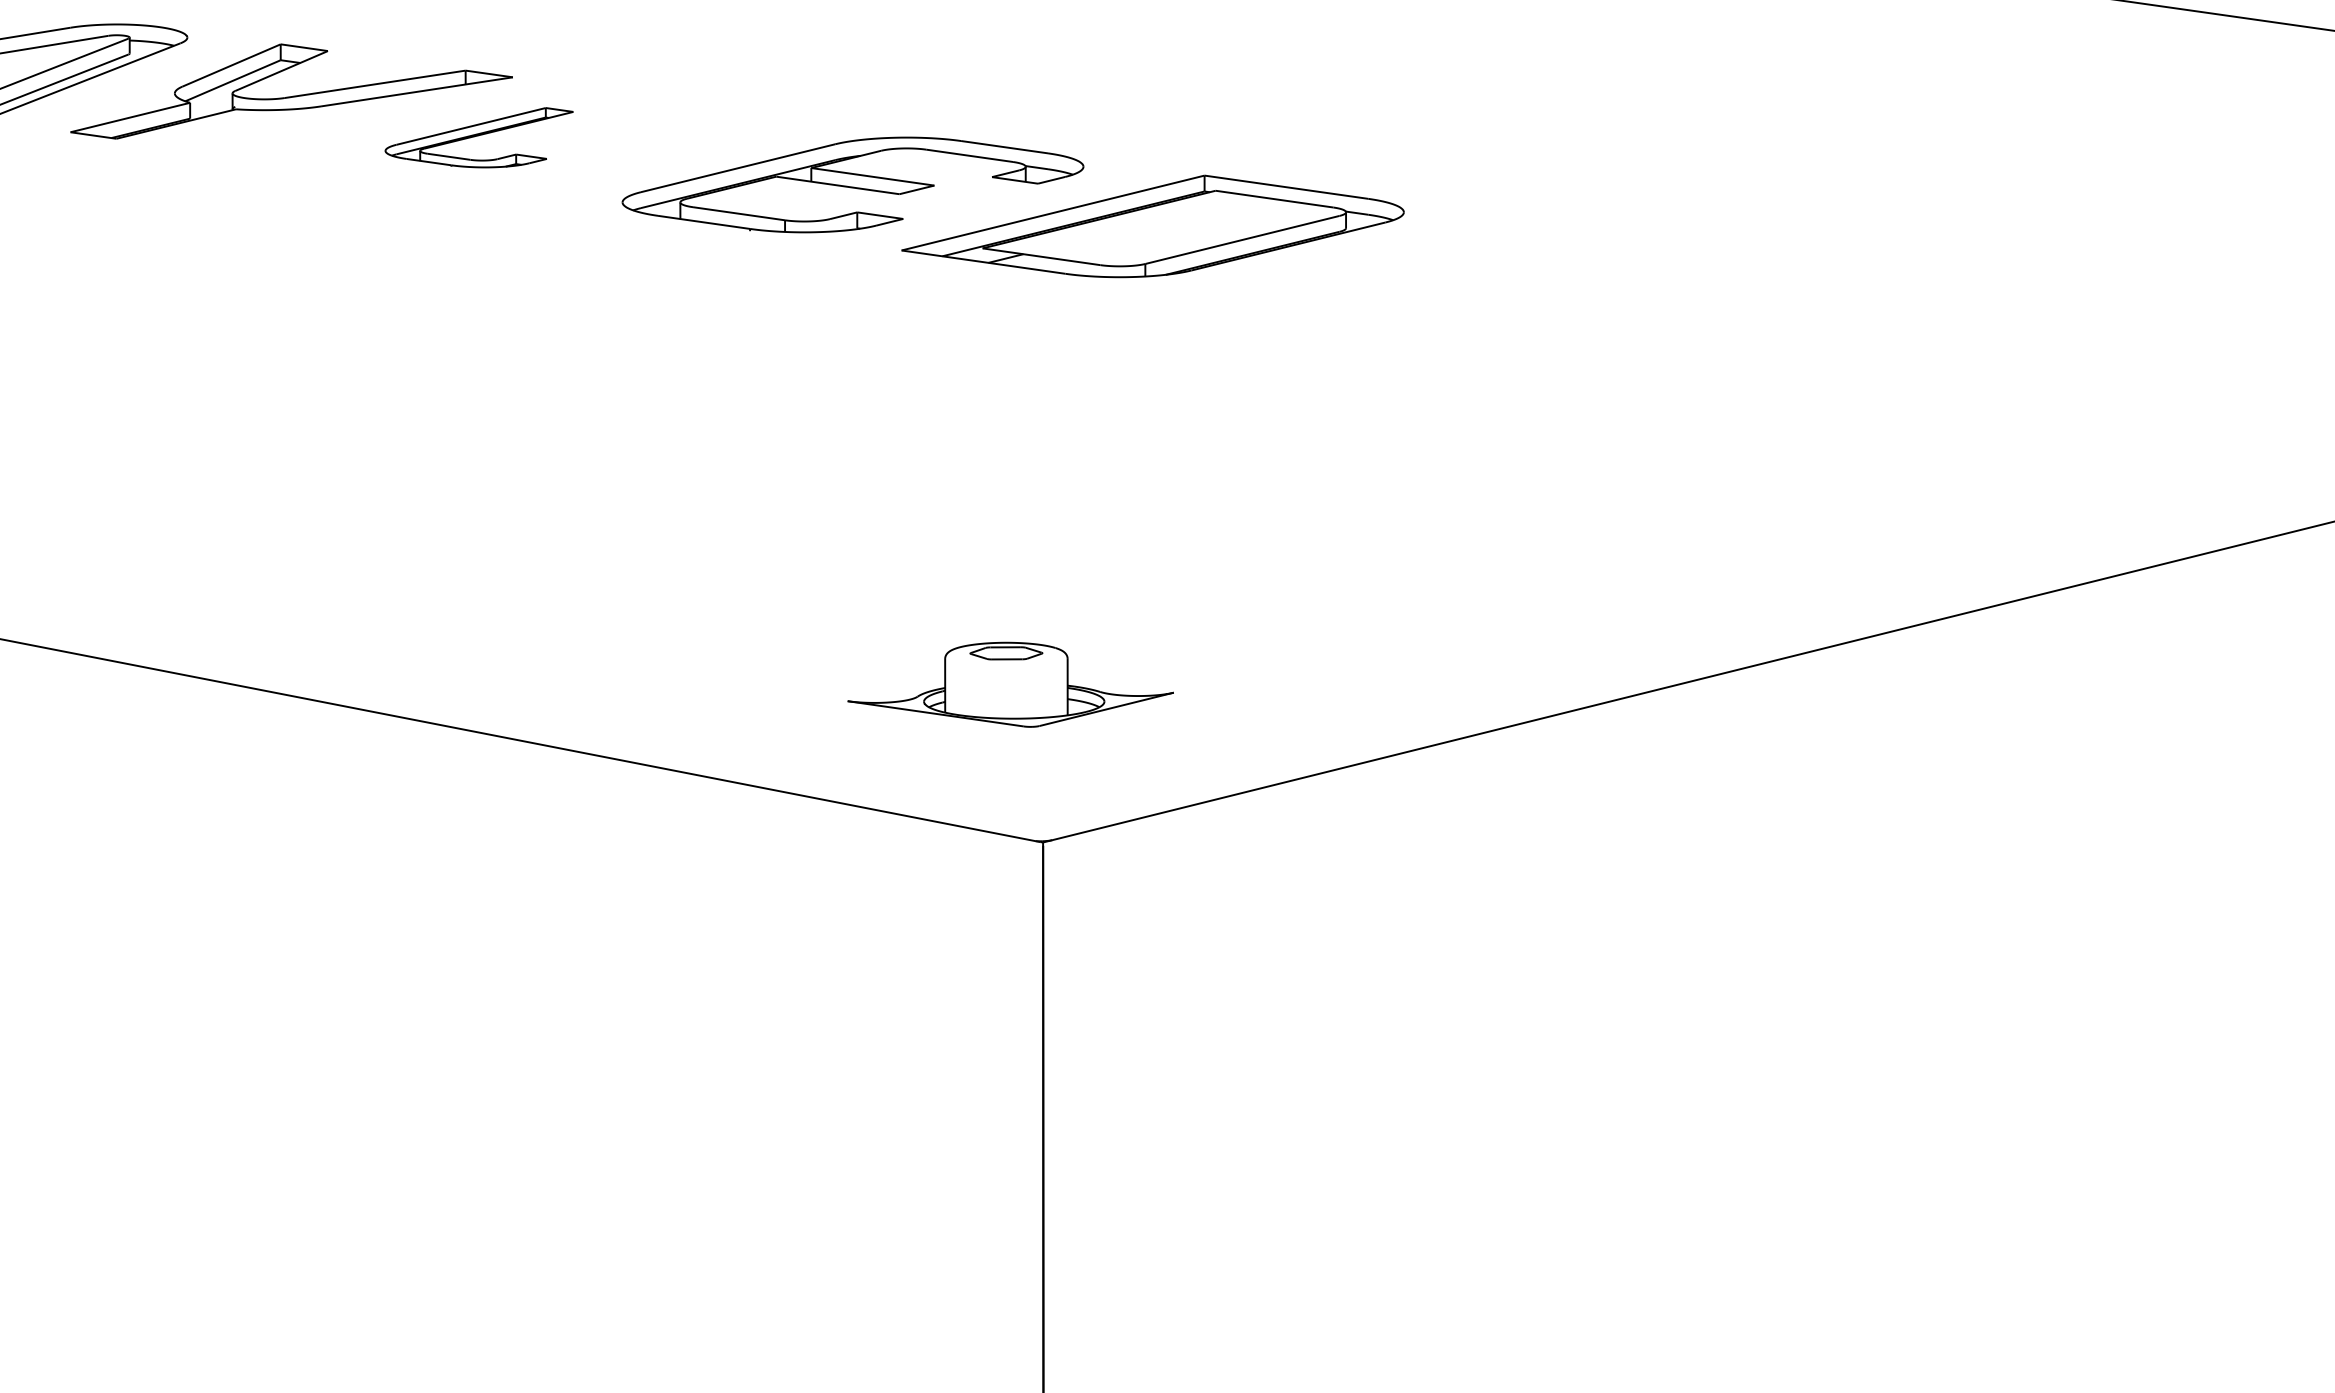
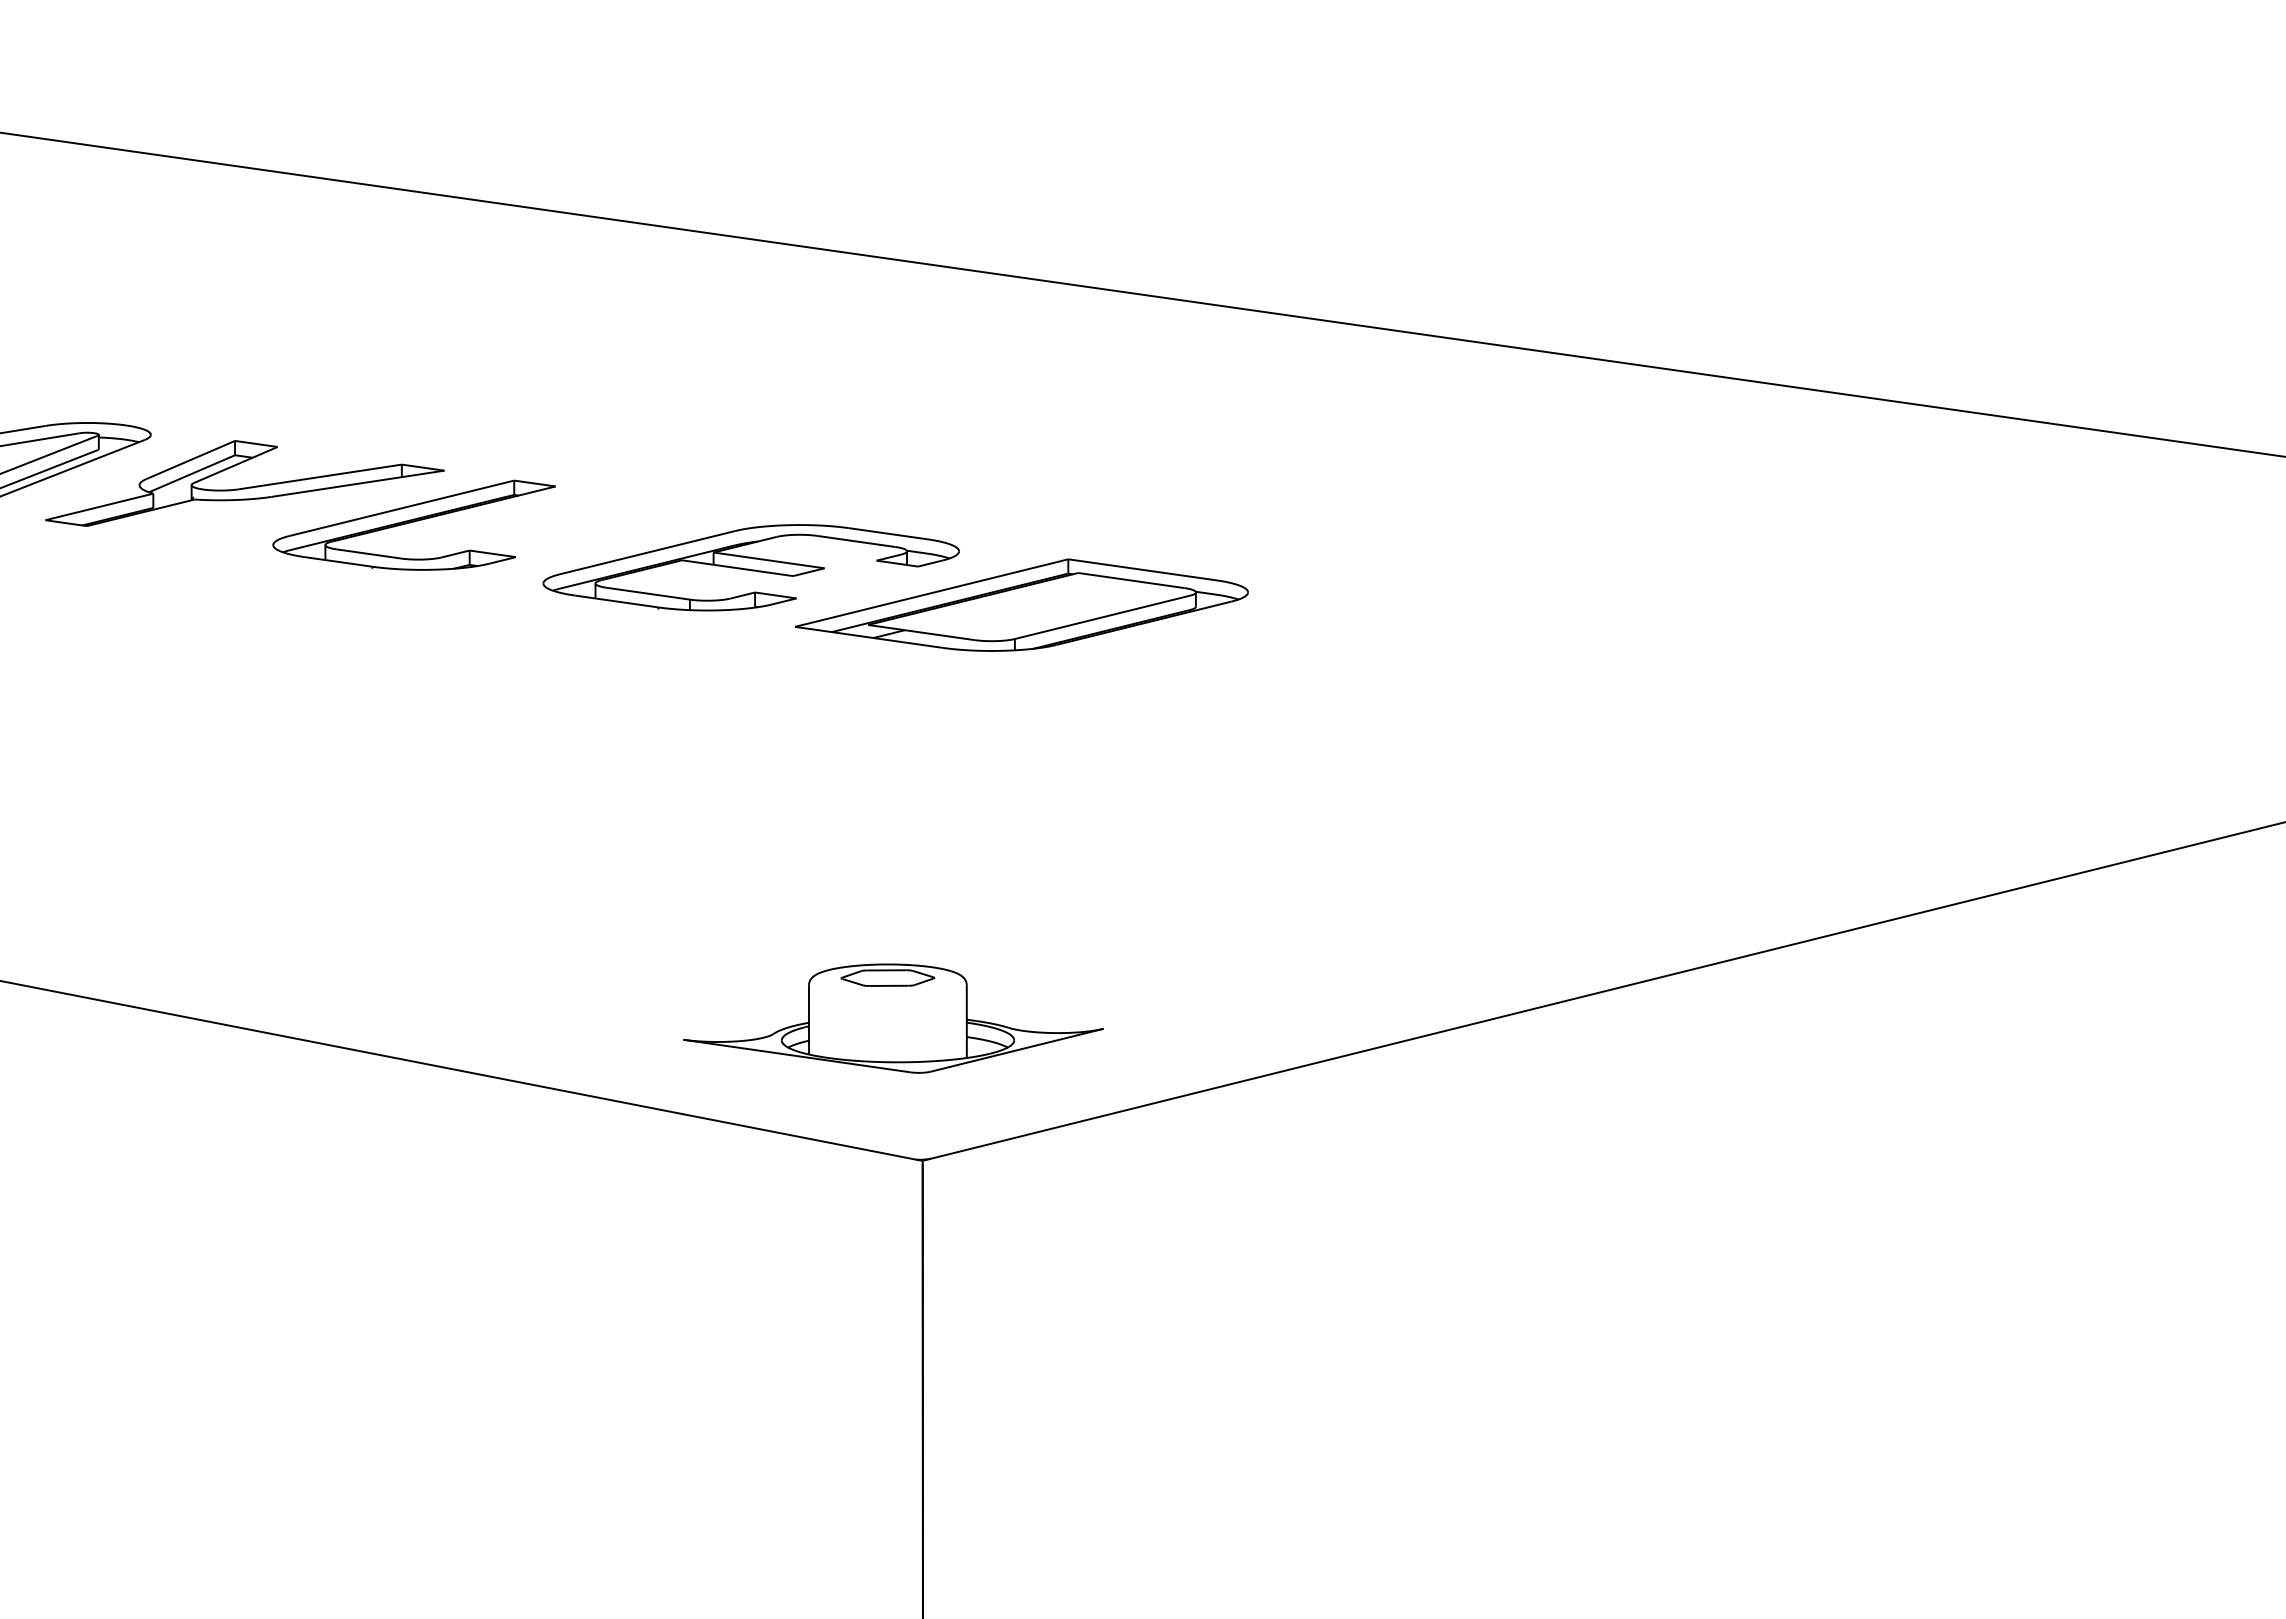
part: (478, 137) -> (413, 524), size x1.67
part: (1010, 684) -> (893, 1018), size x1.43

